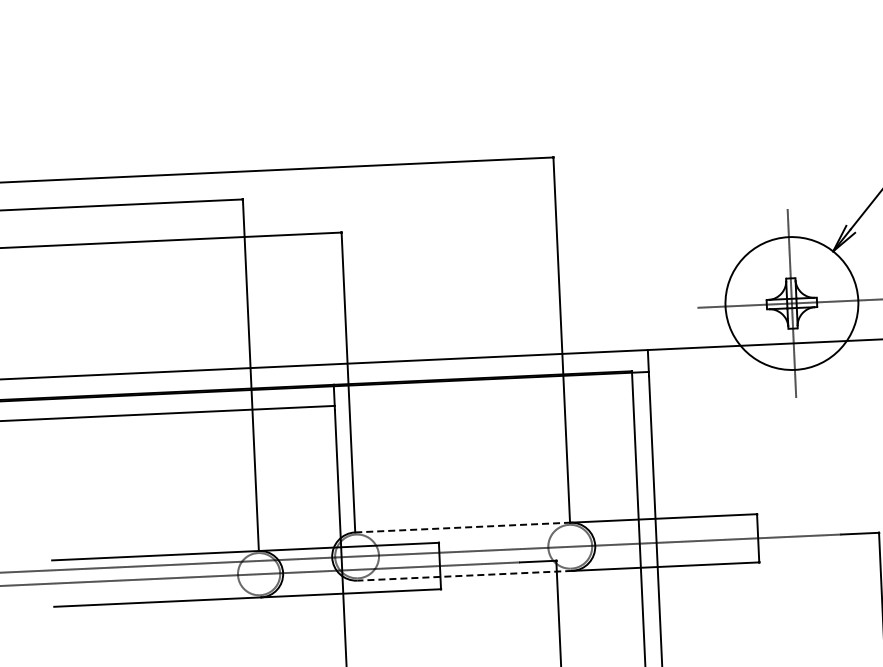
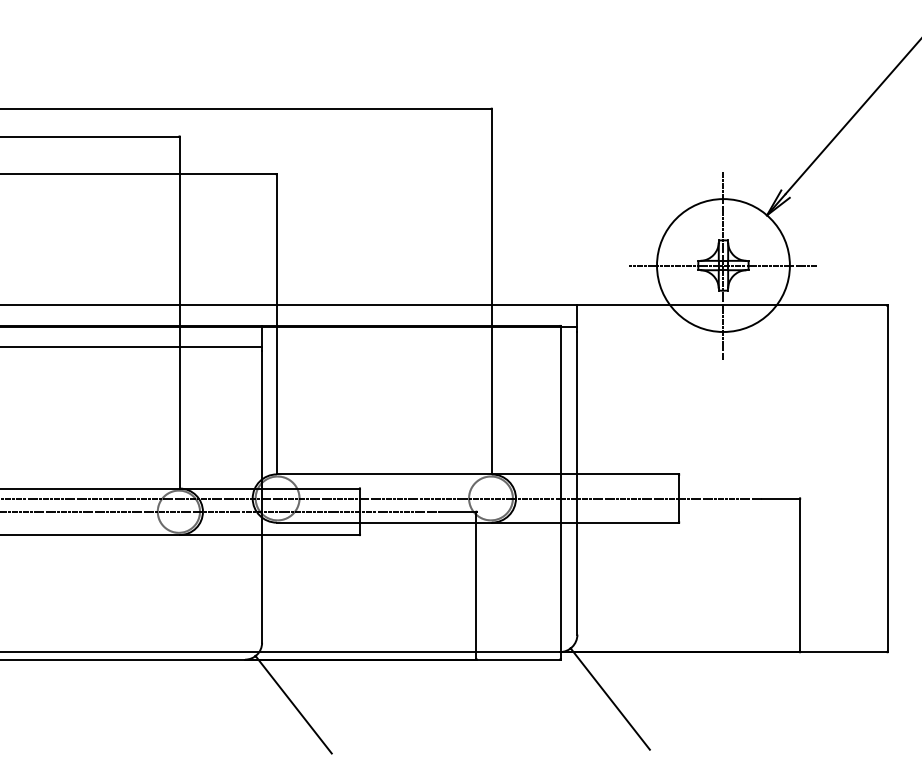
line: (462, 527) -> (384, 474), dashed -> solid
line: (464, 575) -> (384, 522), dashed -> solid

